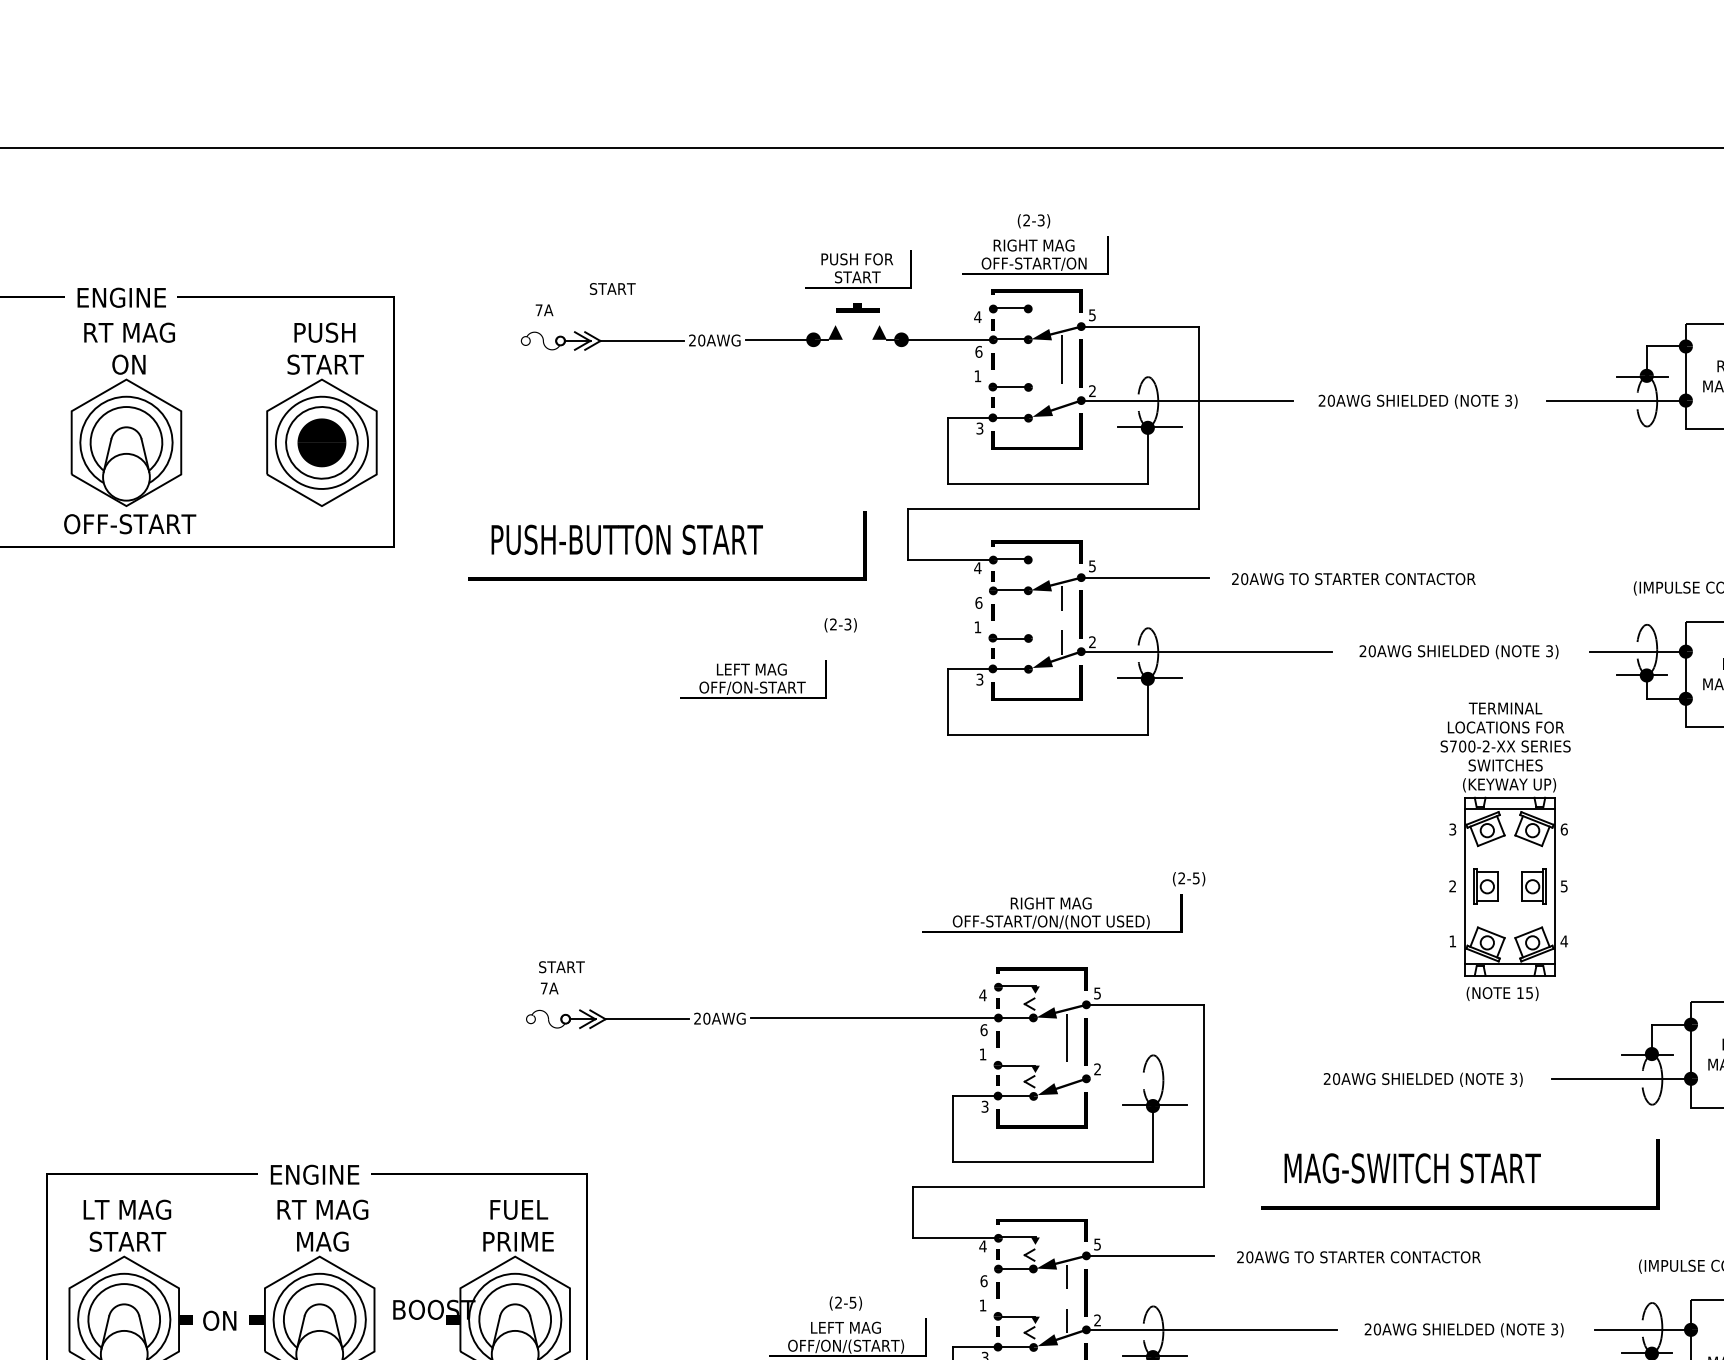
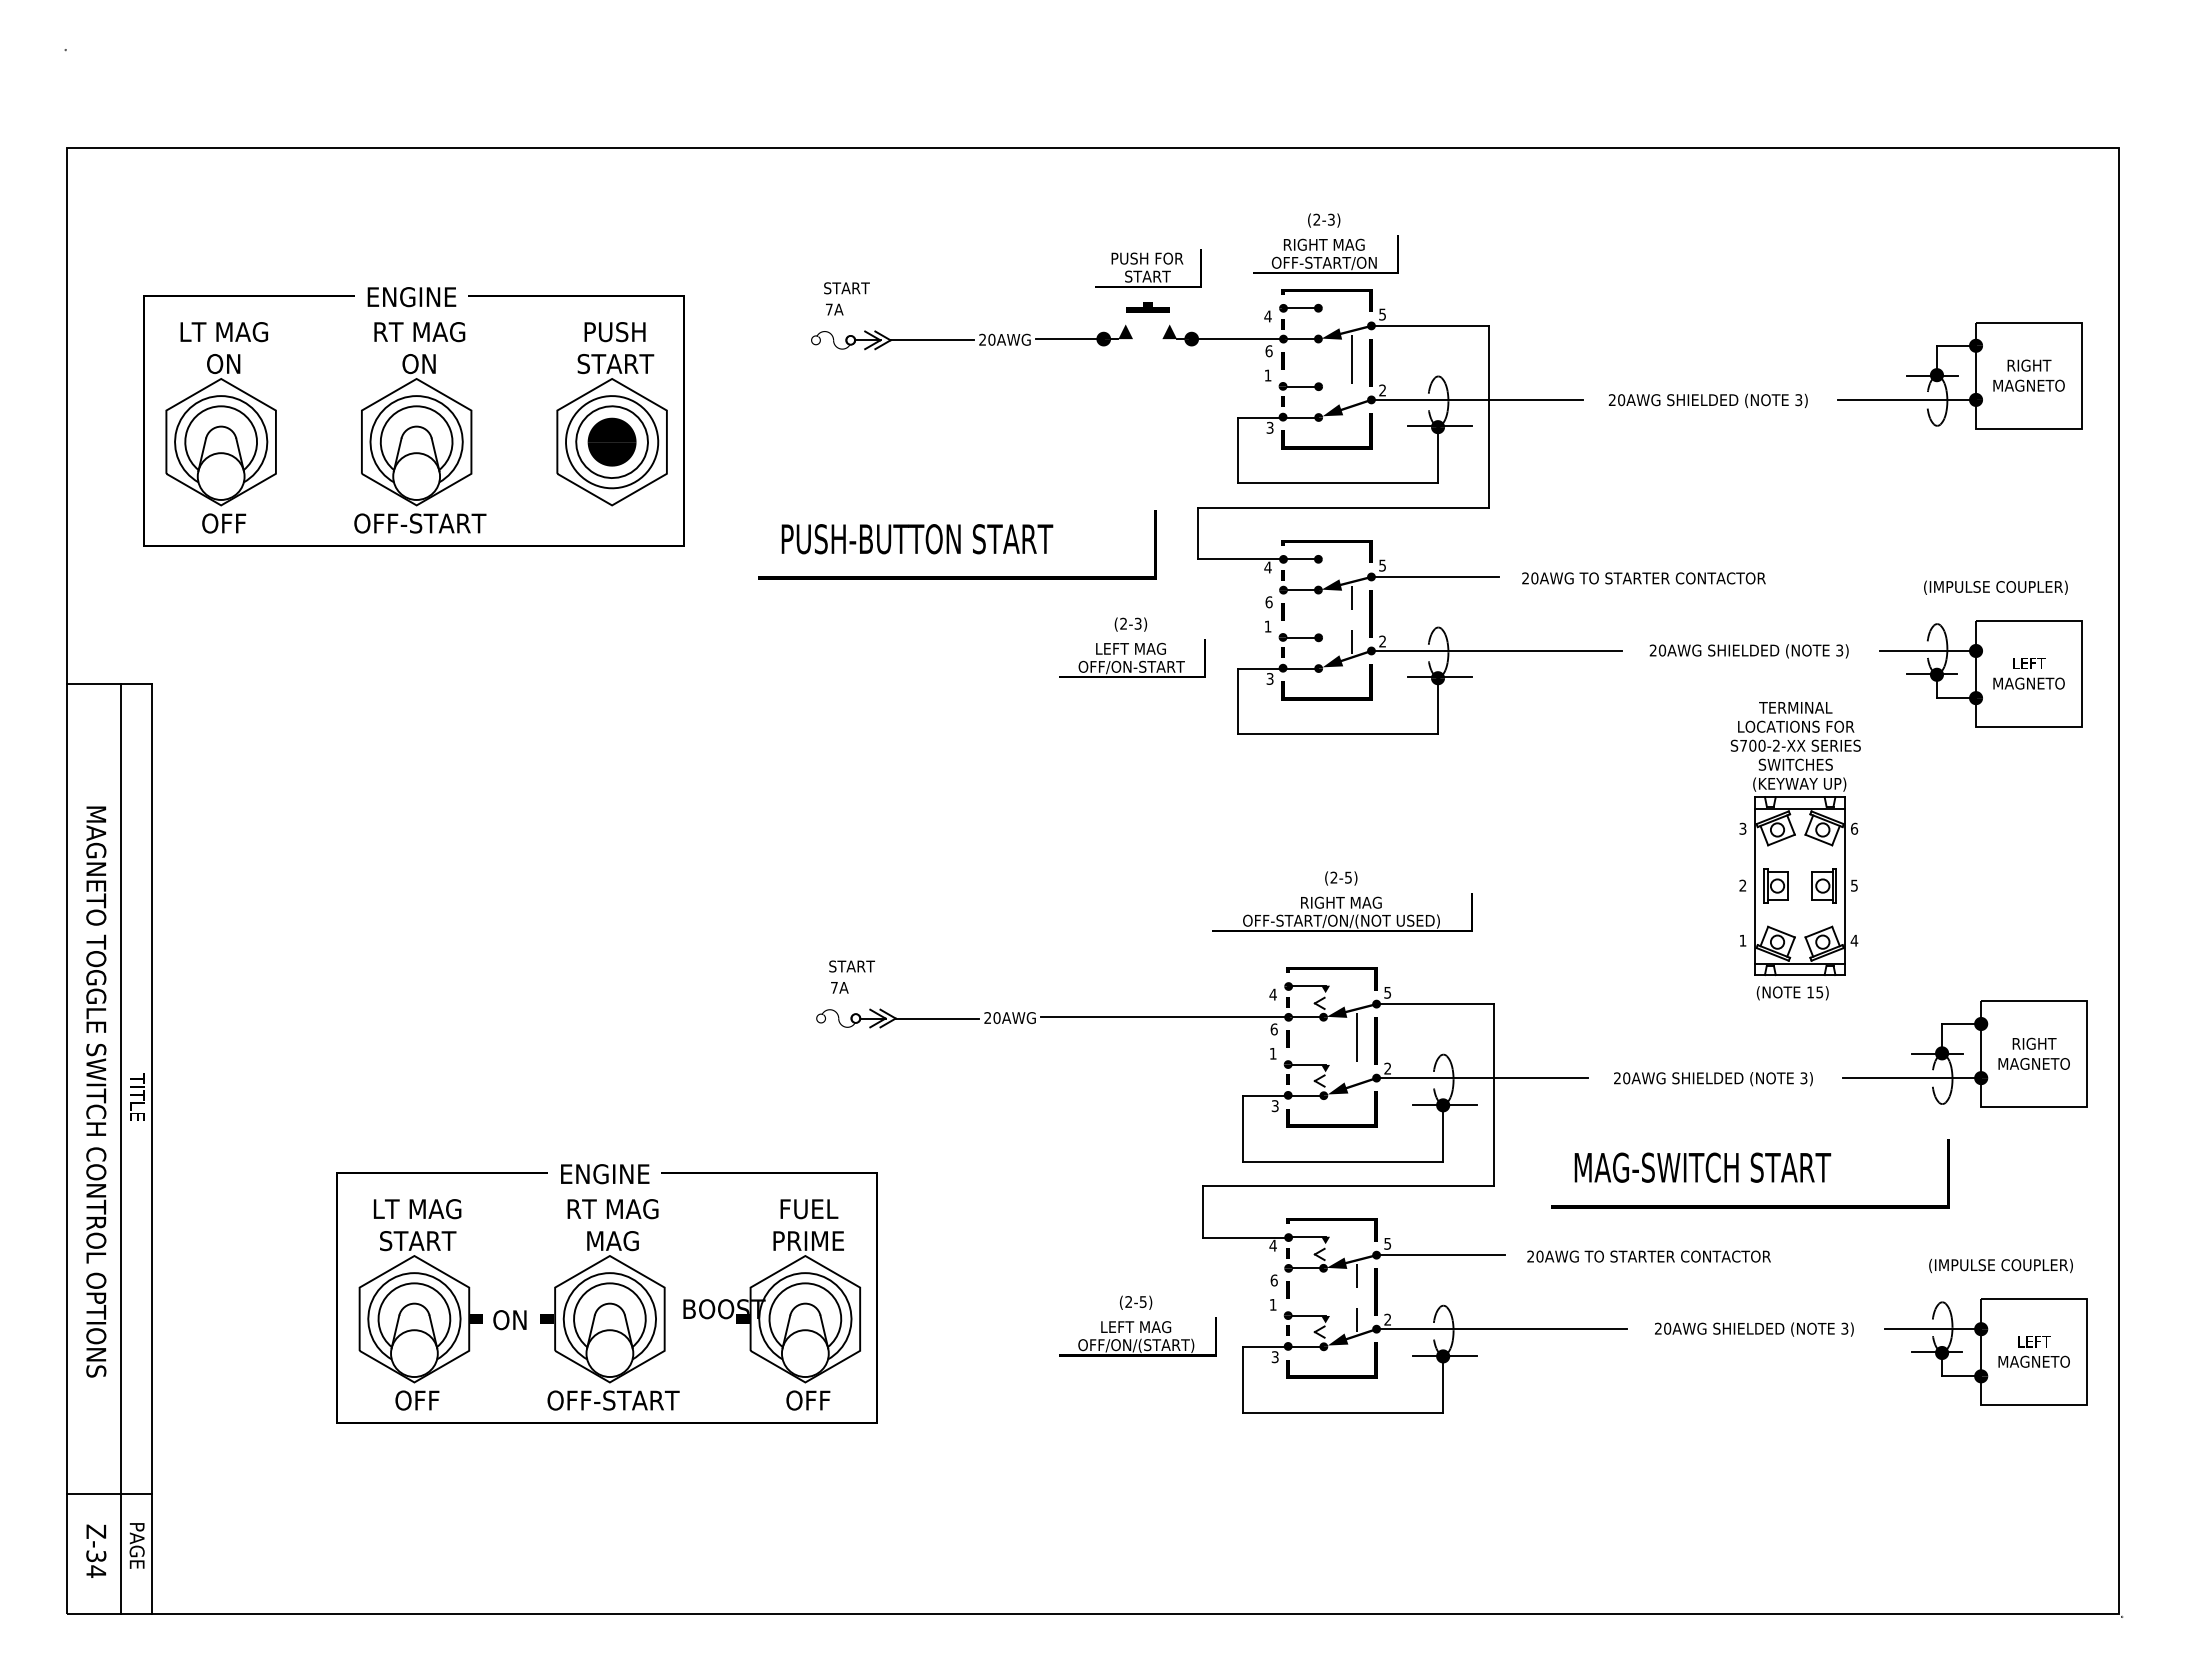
text: (612, 289) -> (846, 288), moved
text: (753, 679) -> (1132, 658), moved
text: (1189, 879) -> (1341, 878), moved
line: (1192, 1079) -> (1482, 1078), added

